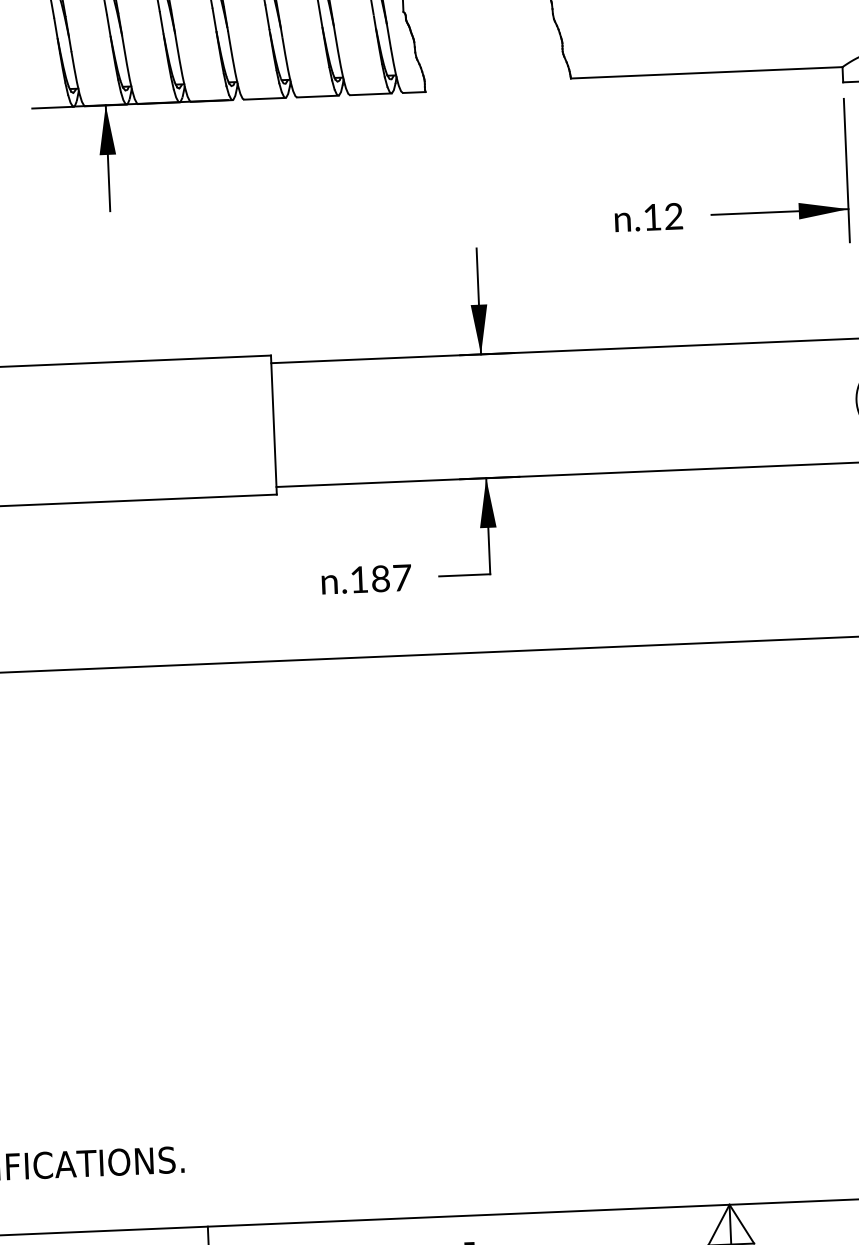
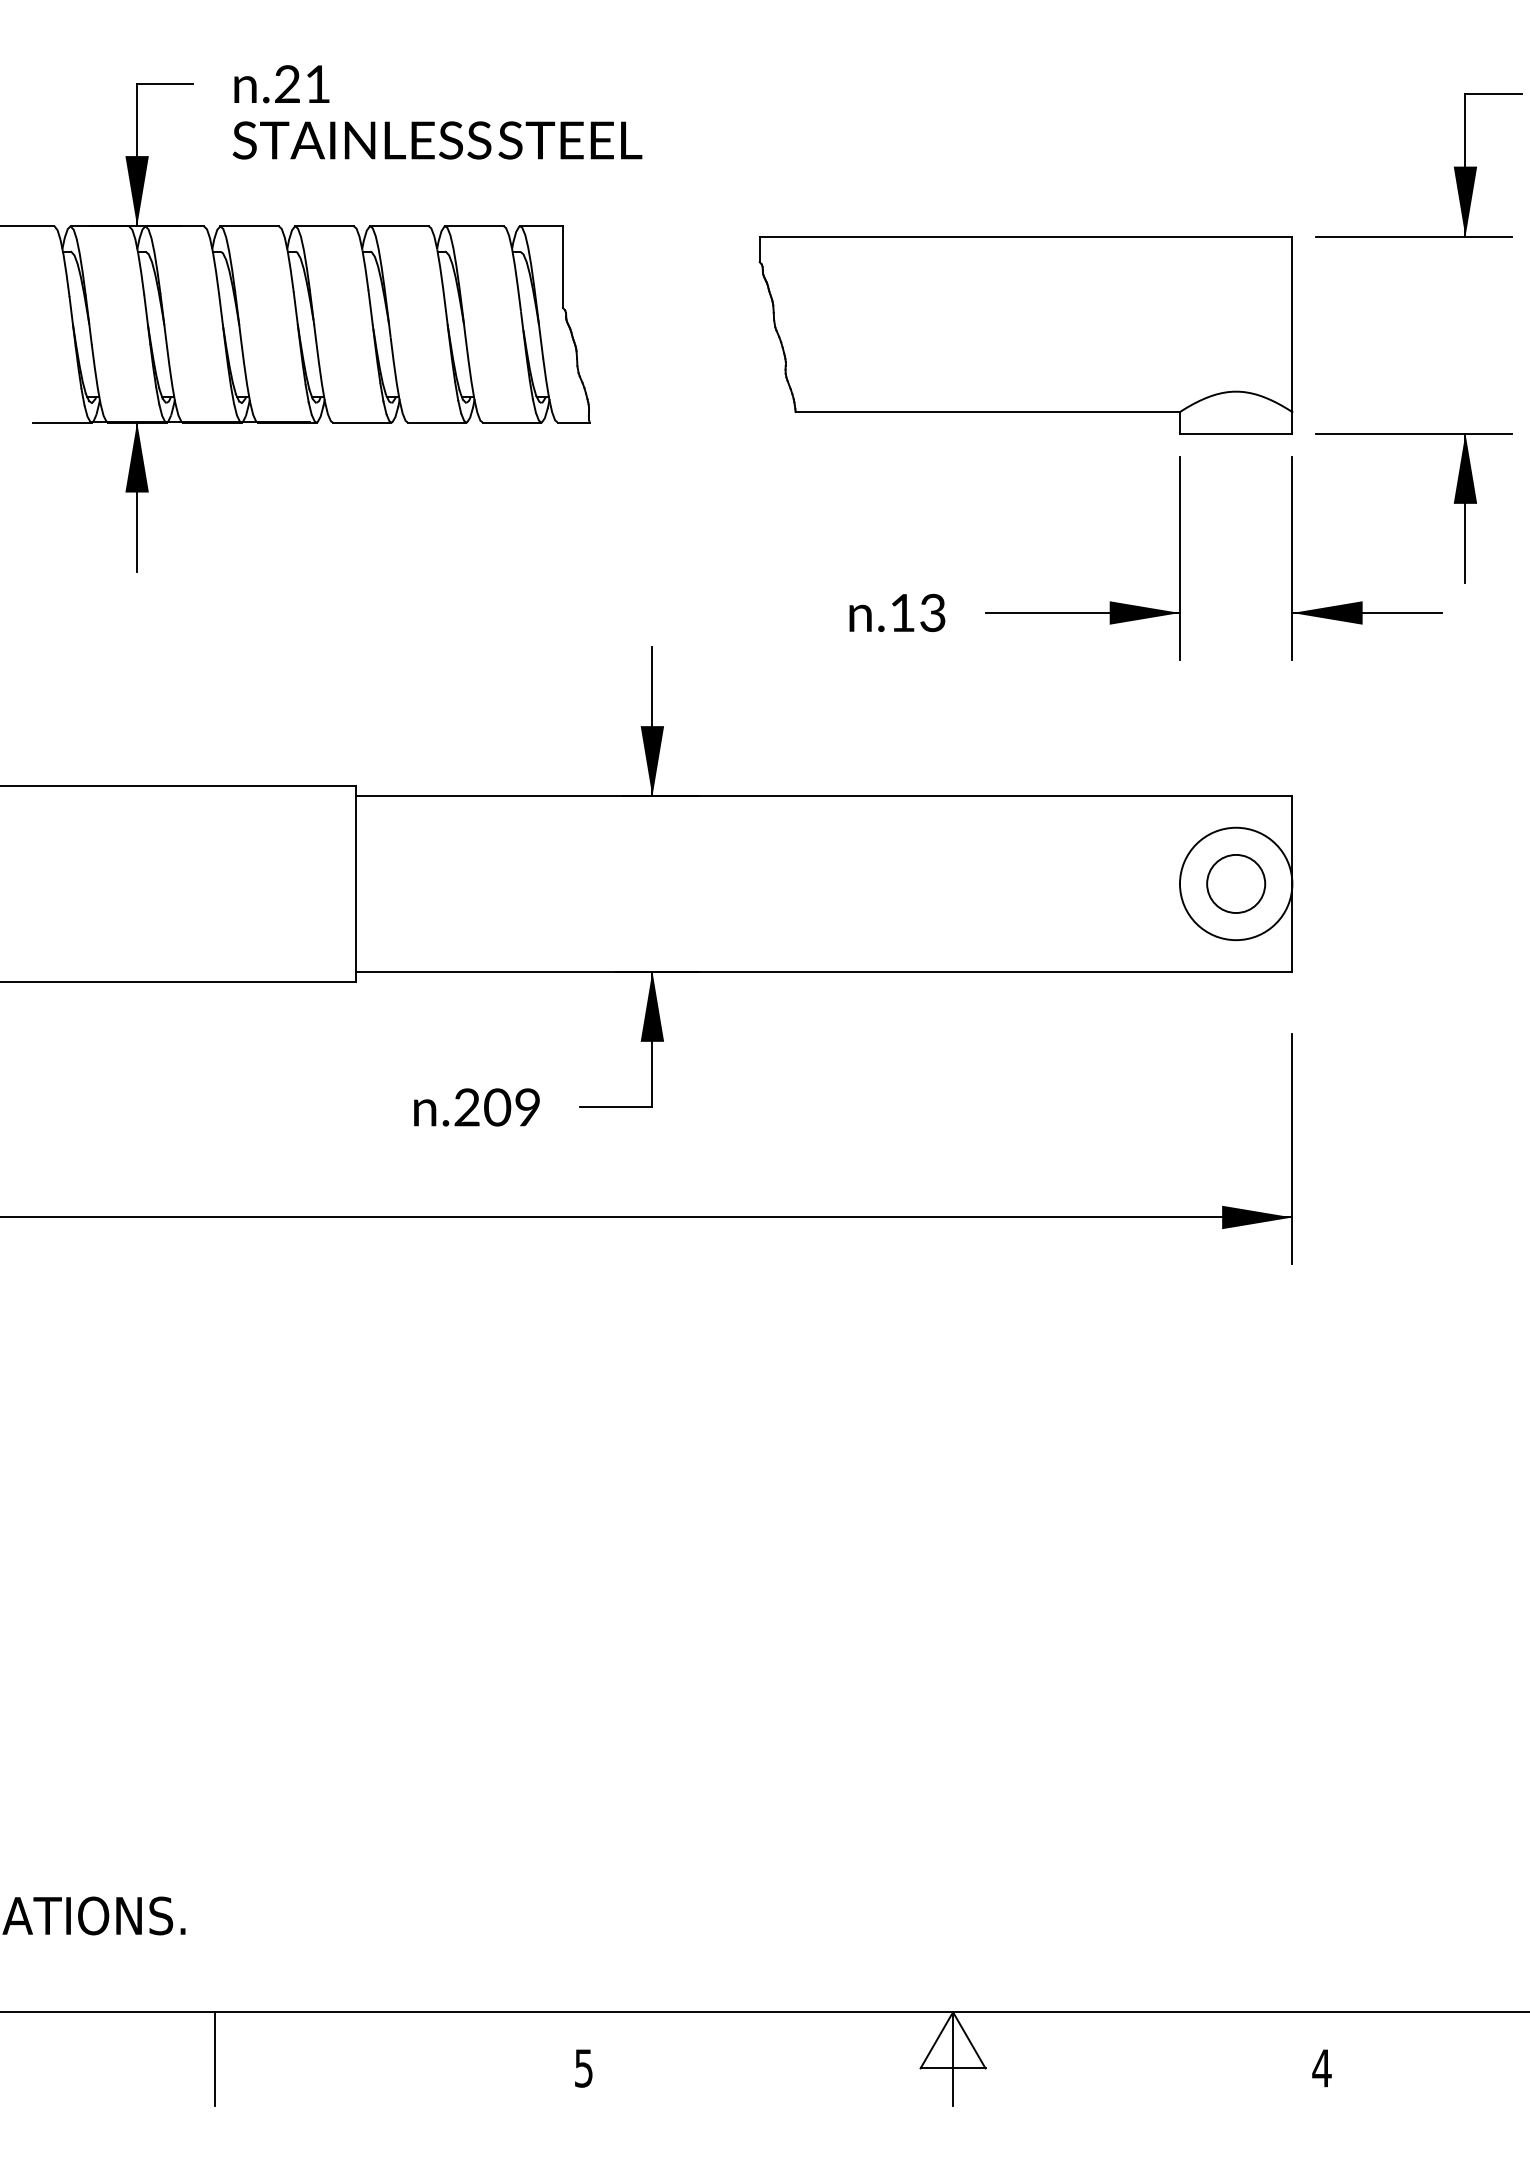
text: (673, 216) -> (932, 613), .12 -> .13
text: (380, 578) -> (497, 1107), .187 -> .209

